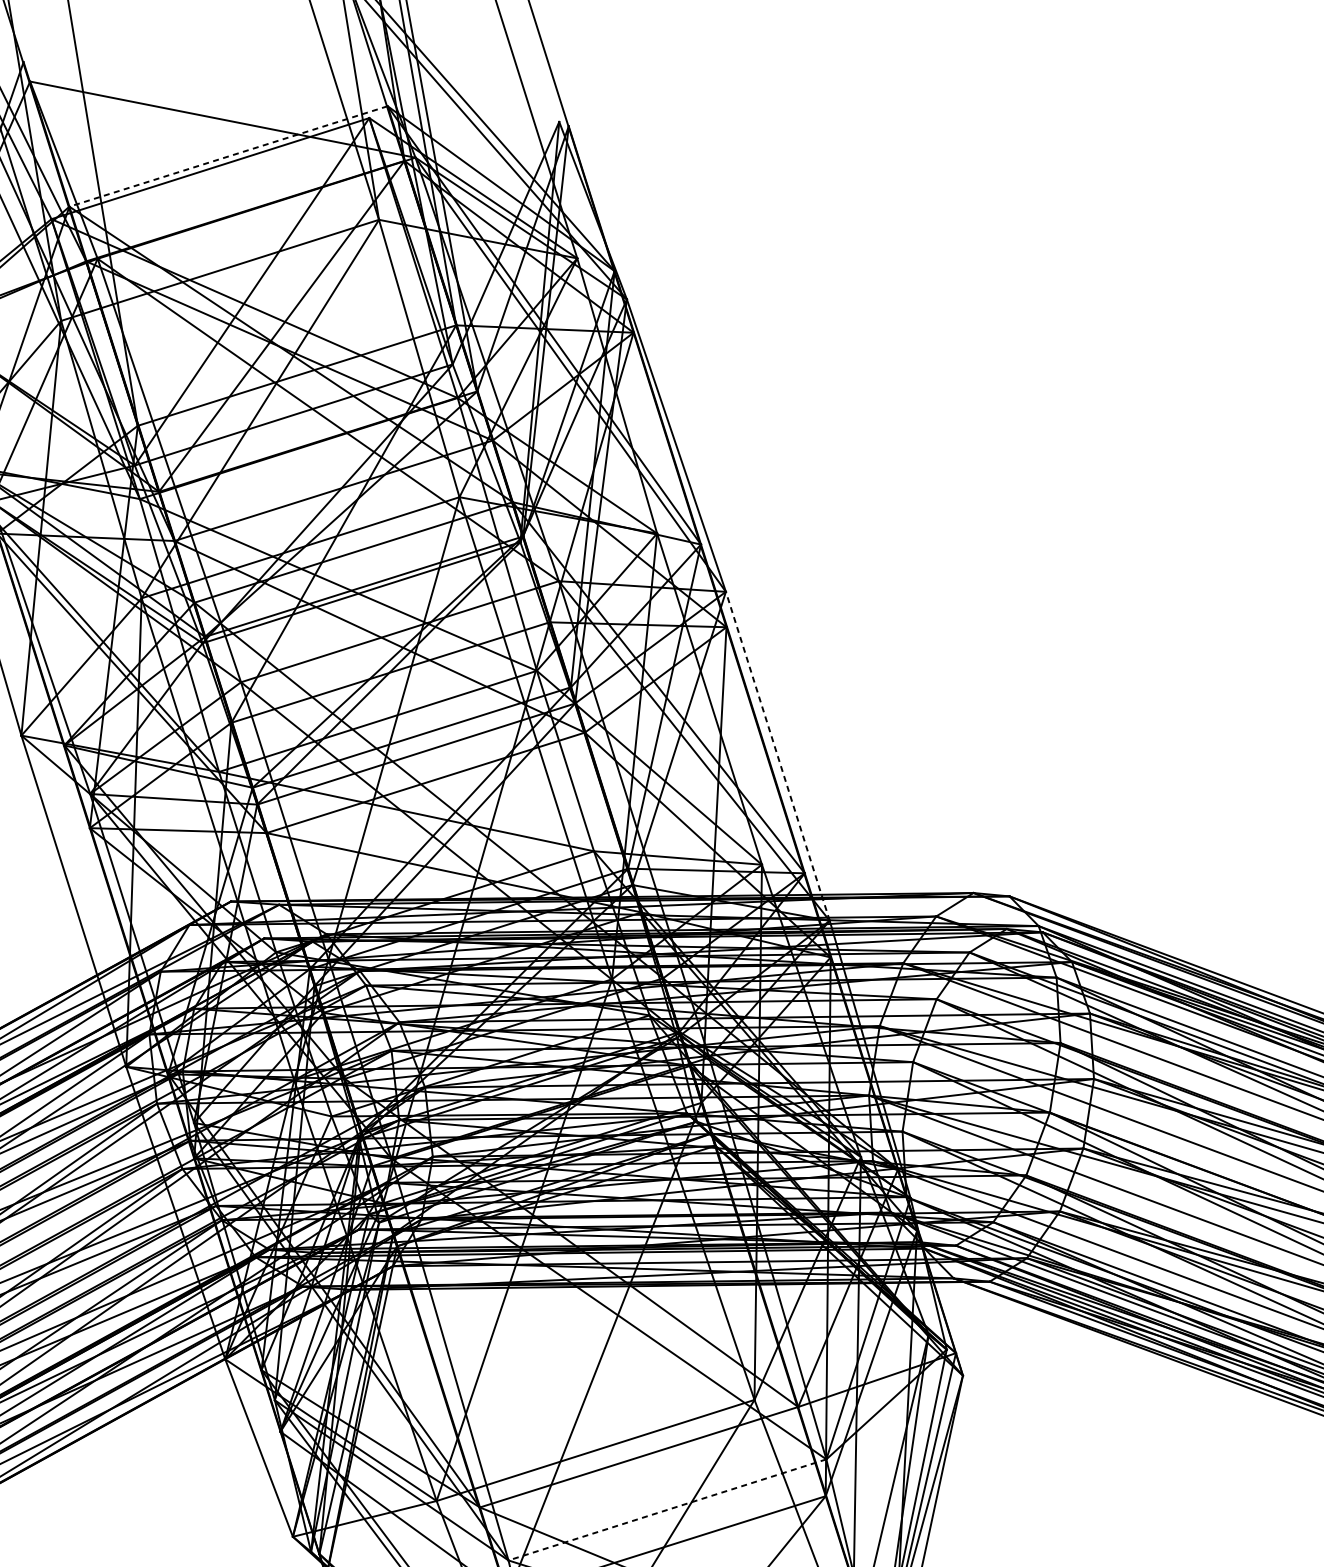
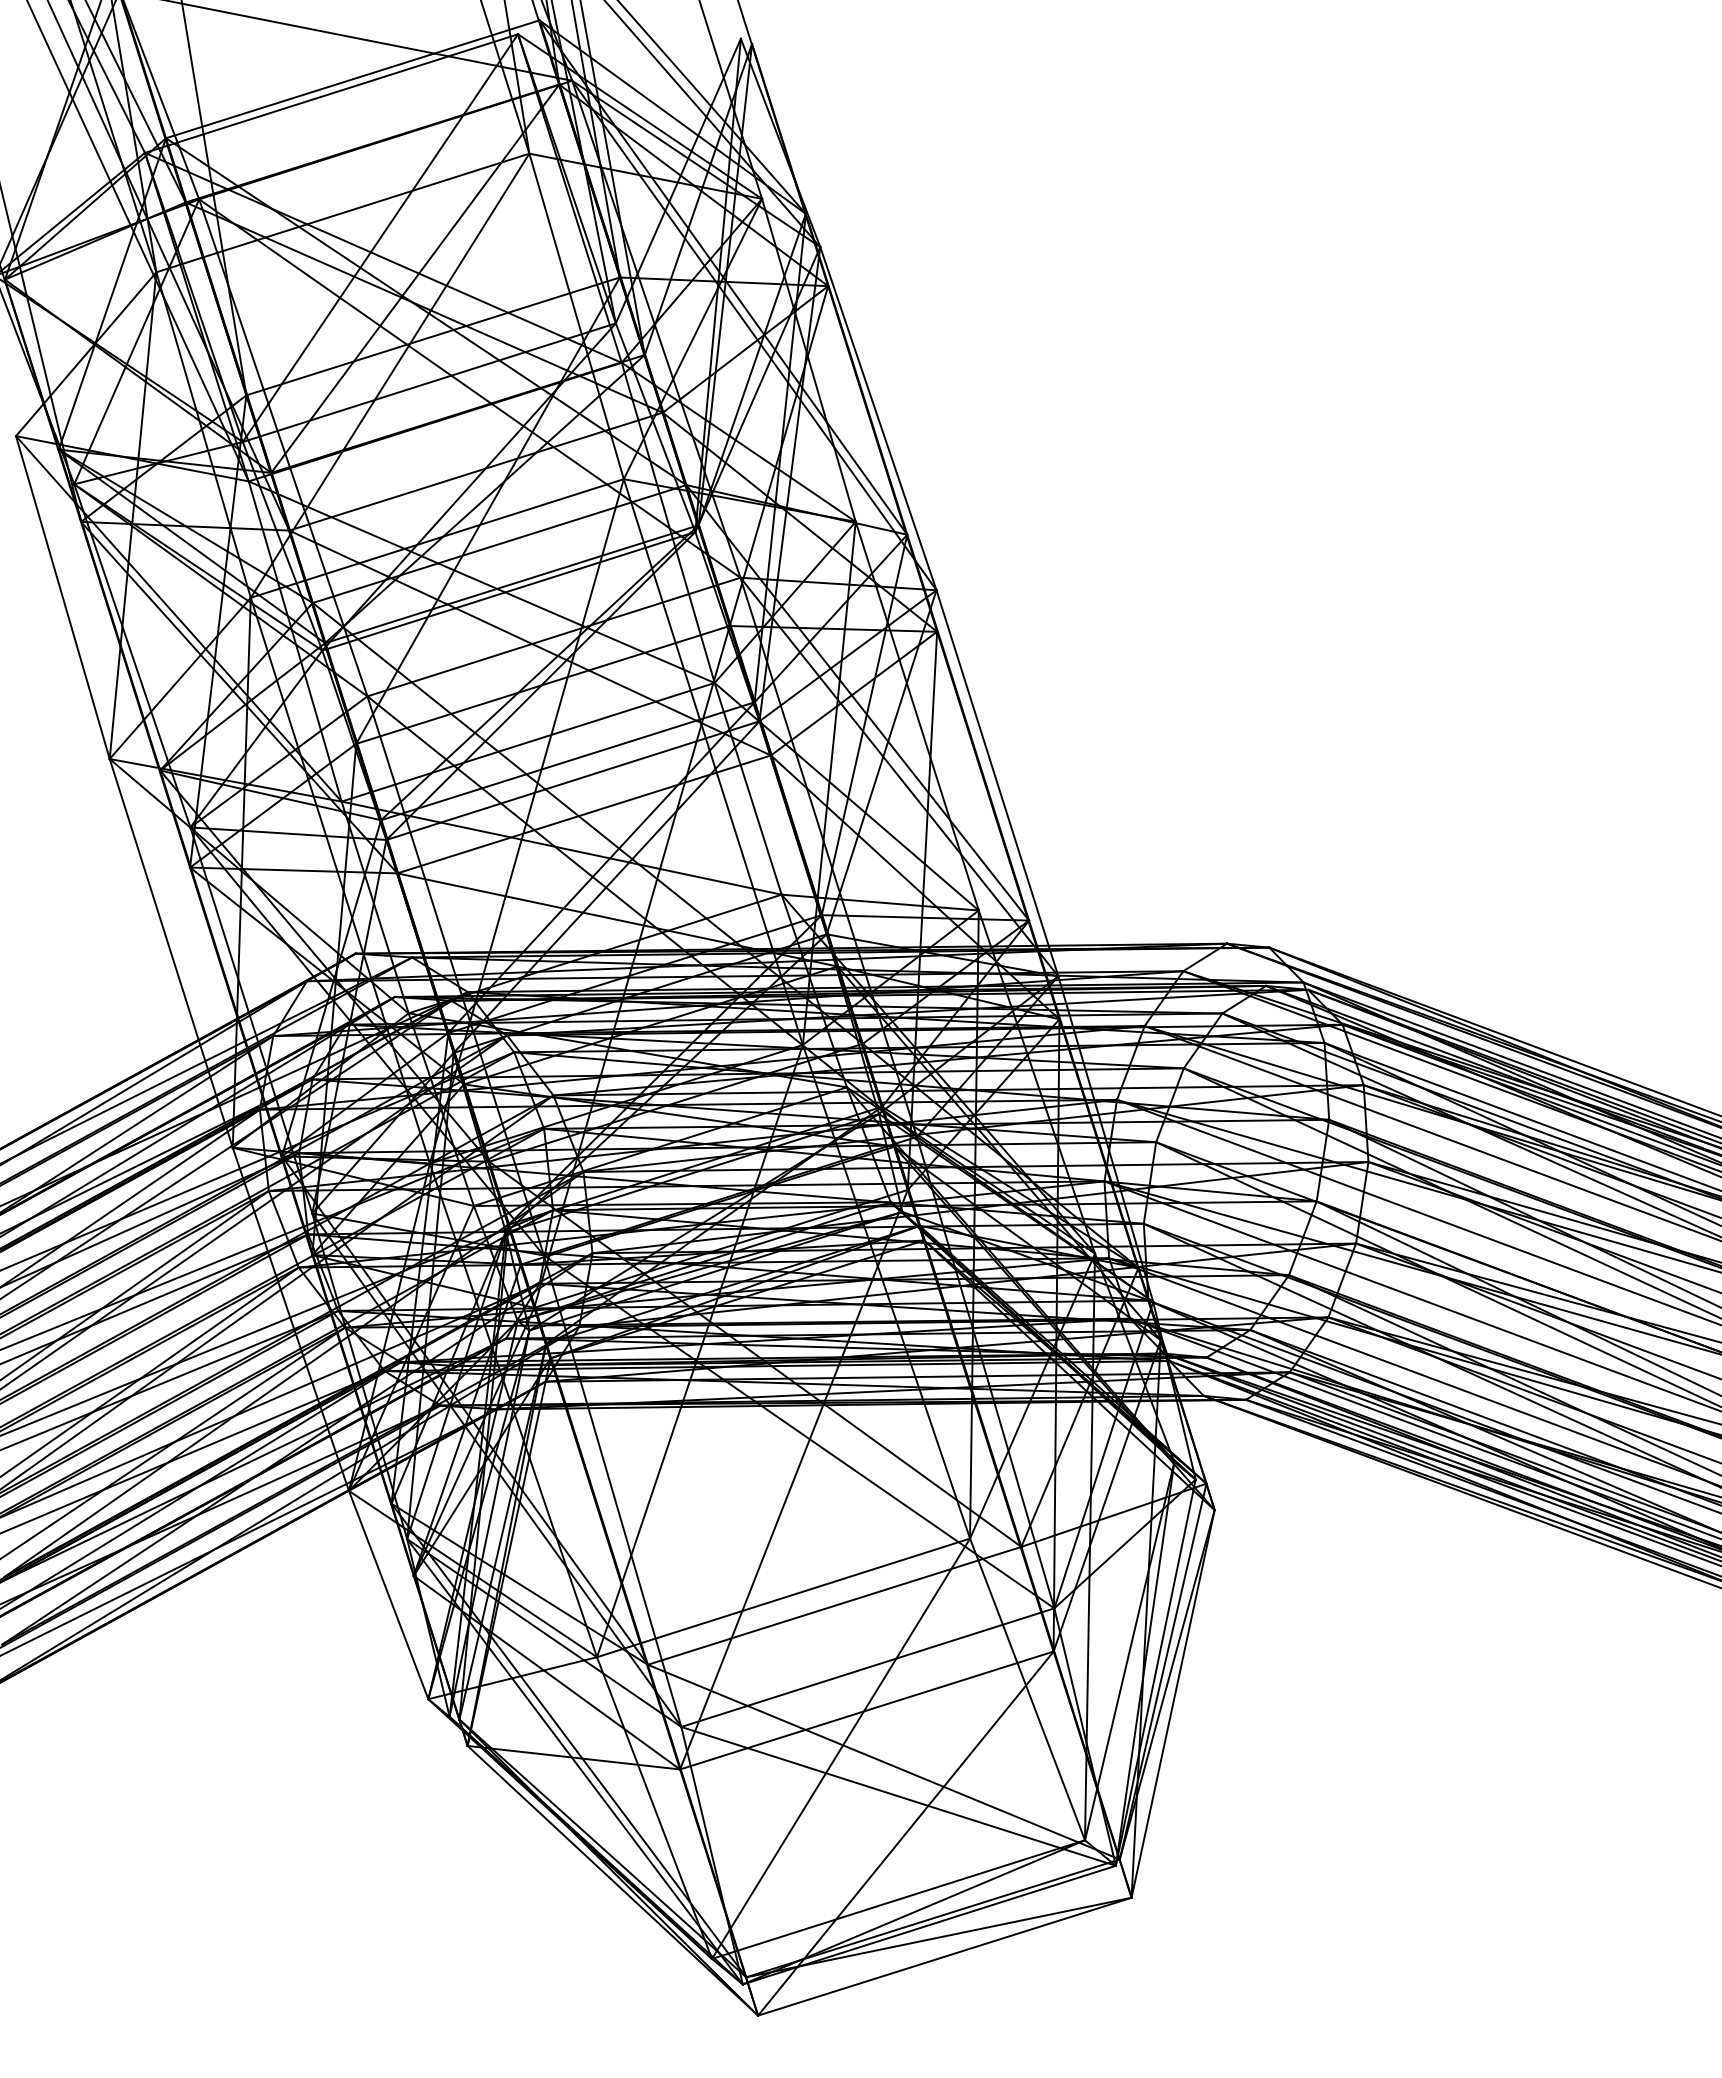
line: (228, 156) -> (352, 79), dashed -> solid
line: (777, 755) -> (997, 782), dashed -> solid
line: (667, 1509) -> (867, 1667), dashed -> solid

